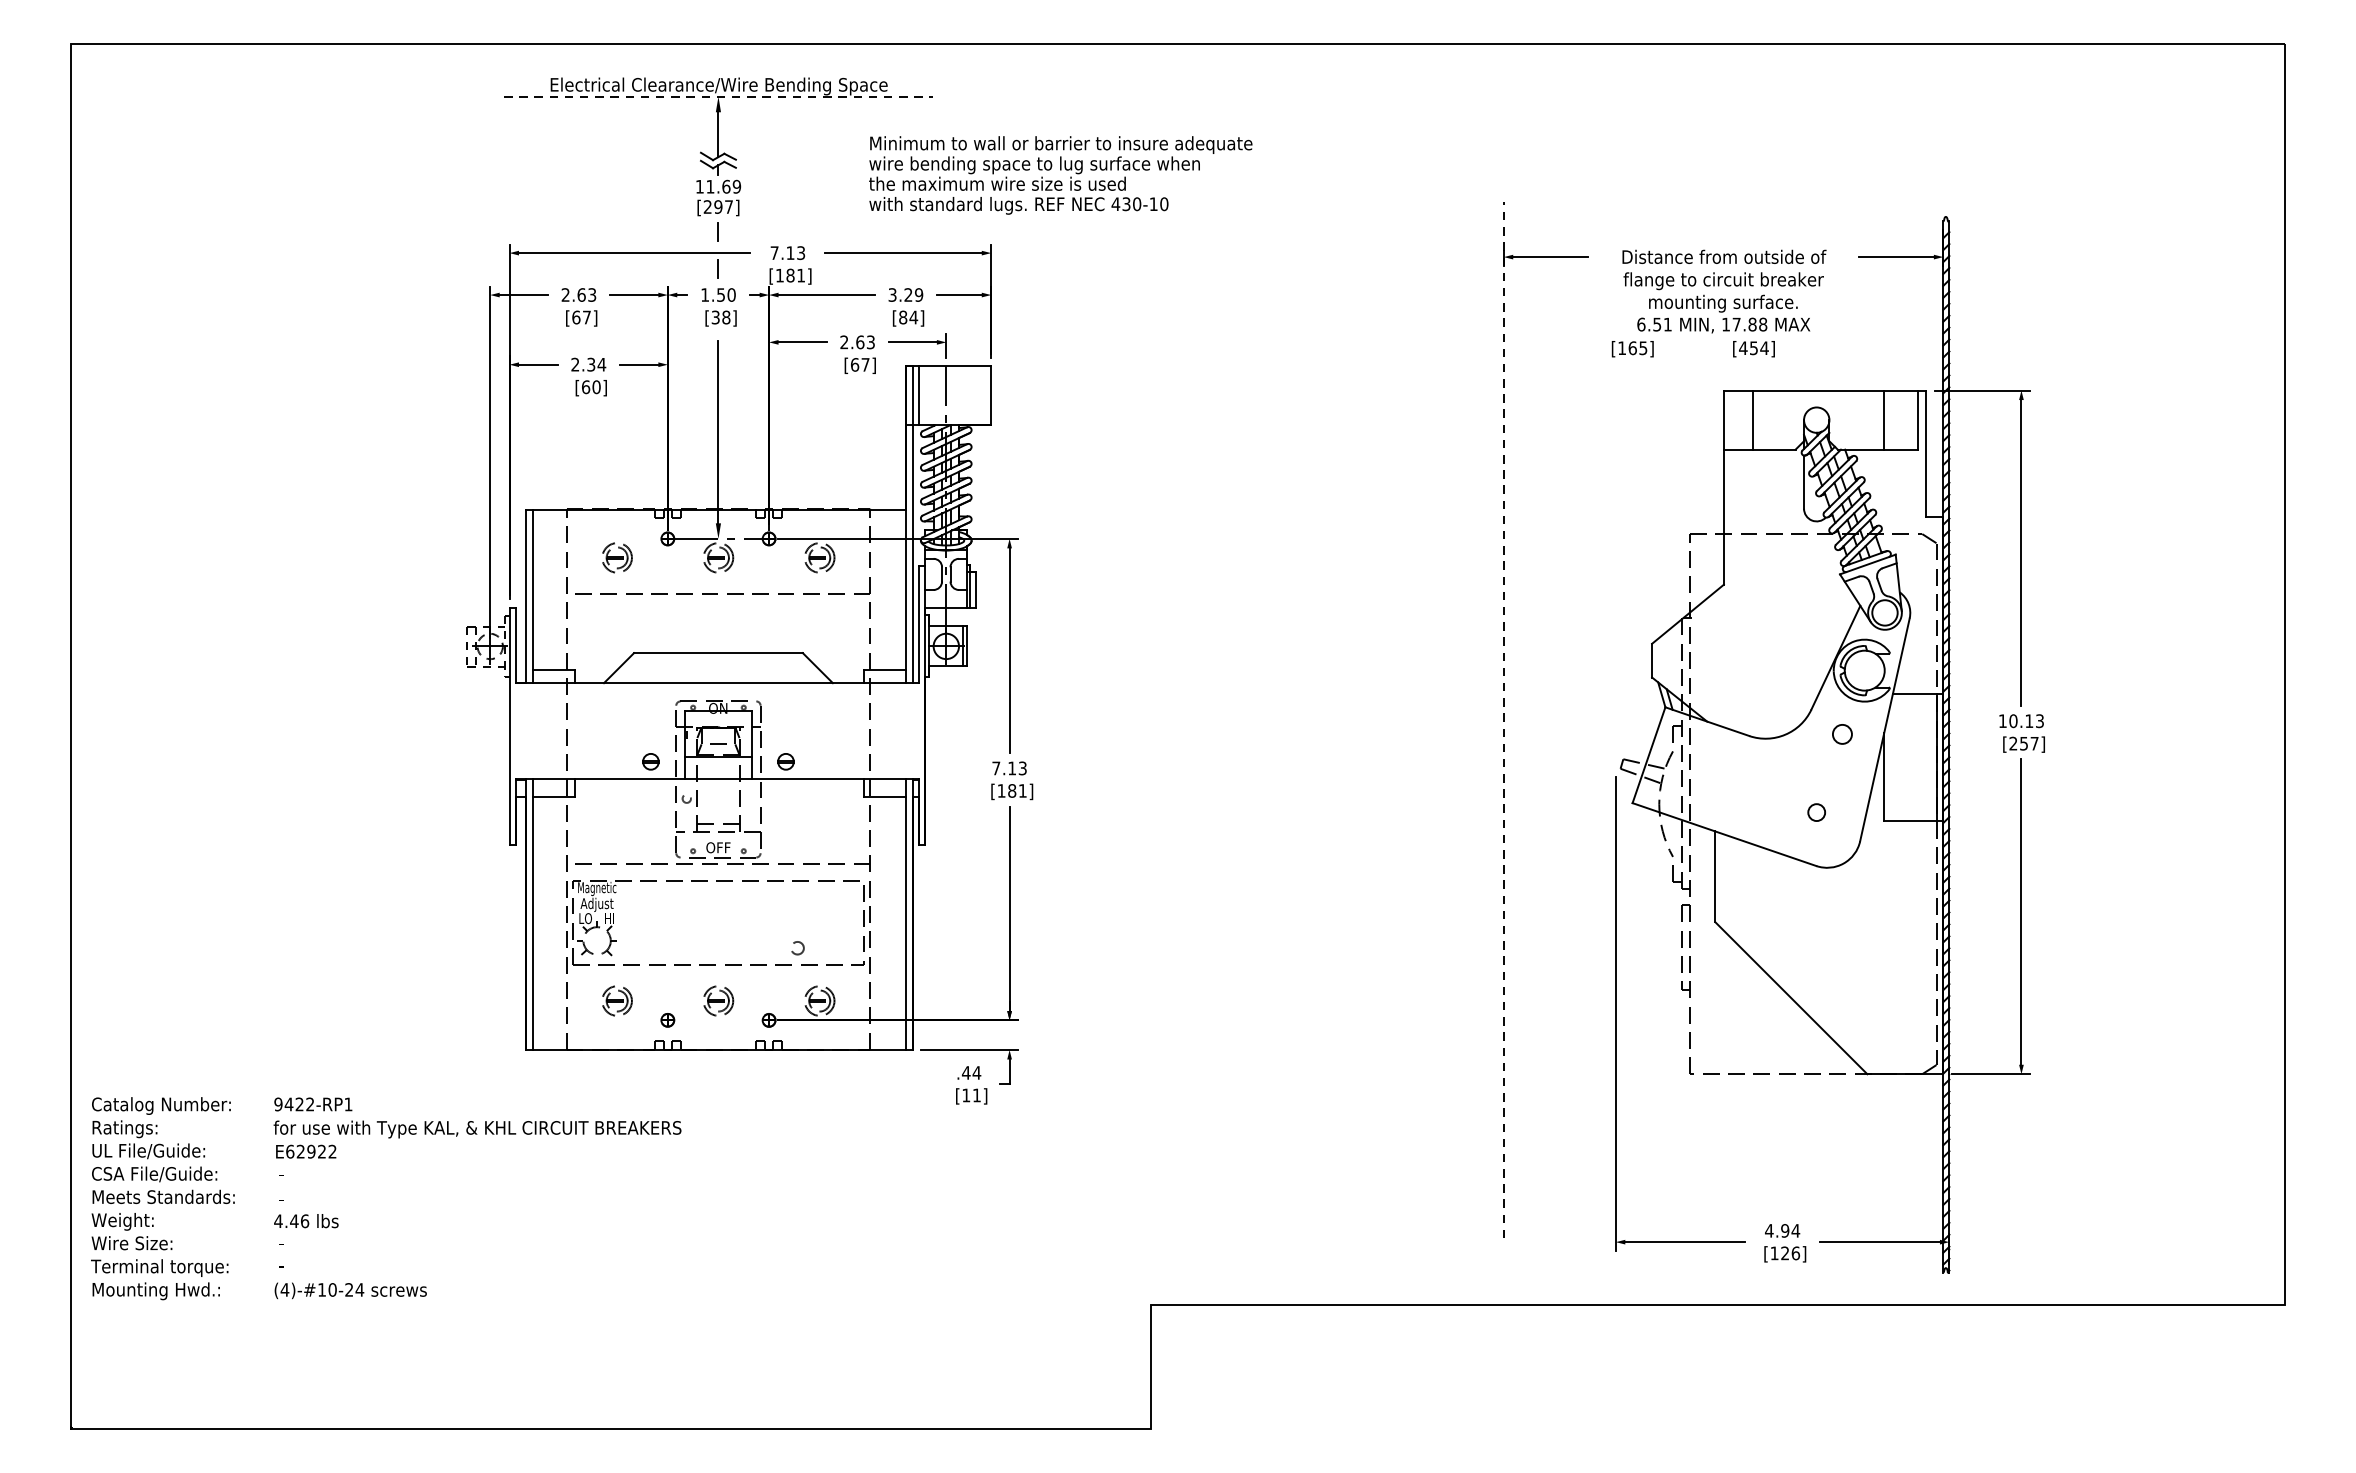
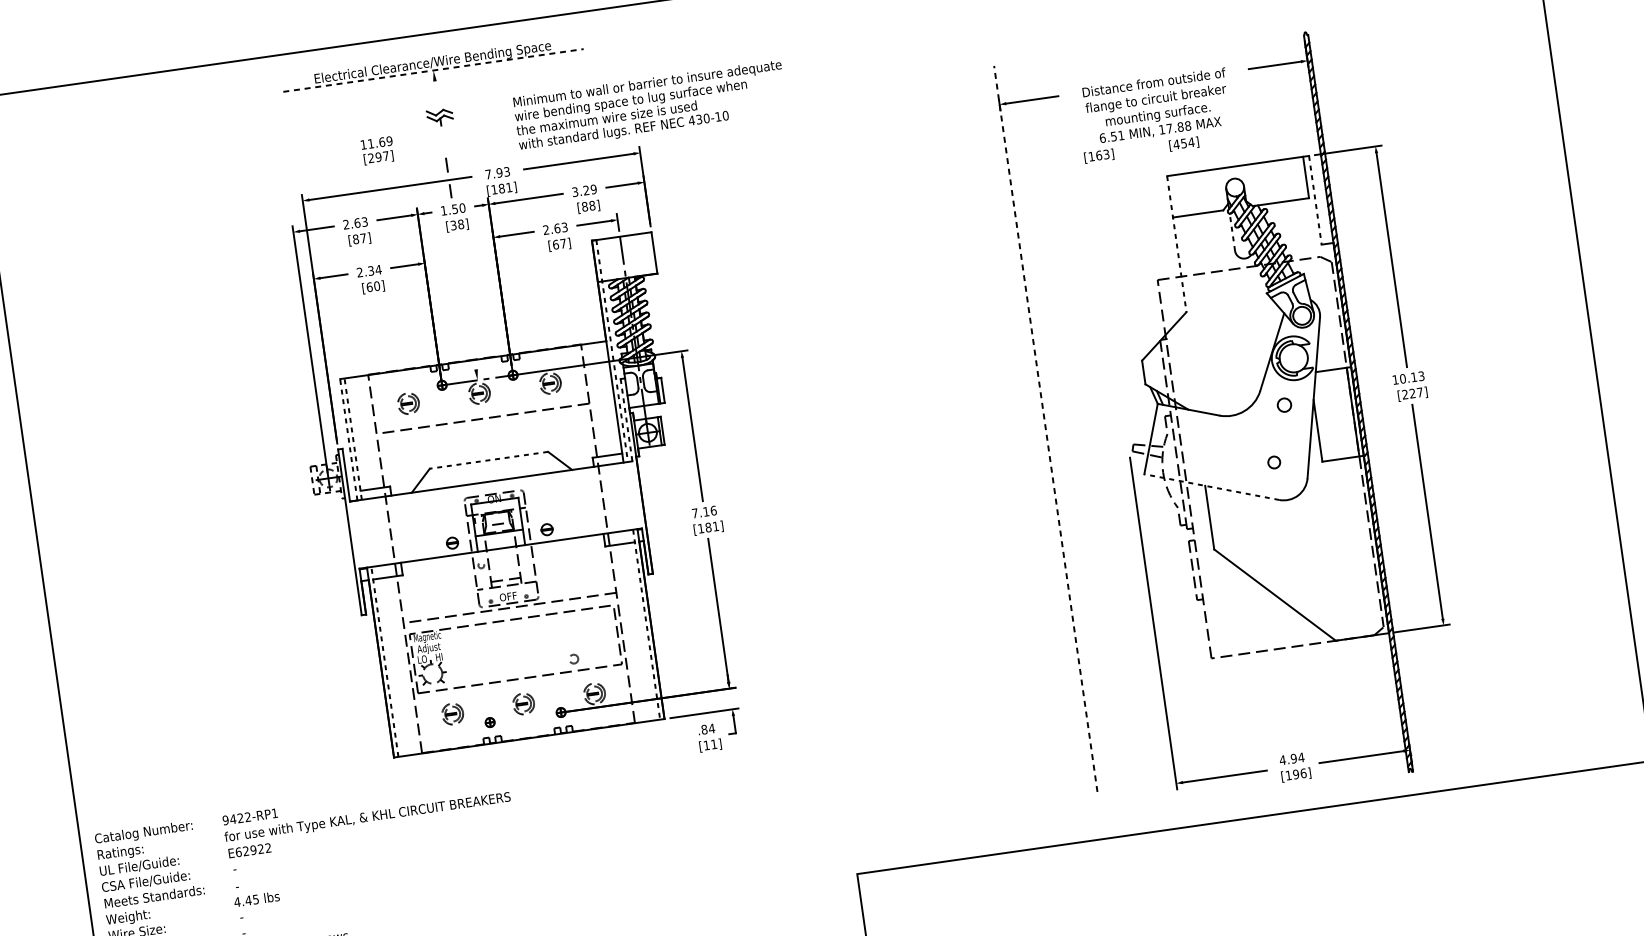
line: (718, 134) -> (437, 96), removed
text: (1060, 175) -> (650, 106), moved
text: (718, 197) -> (377, 150), moved
text: (790, 253) -> (499, 173), 7.13 -> 7.93
text: (576, 317) -> (356, 239), [67] -> [87]
text: (913, 317) -> (592, 205), [84] -> [88]
text: (1643, 347) -> (1106, 153), [165] -> [163]
line: (918, 395) -> (603, 259), removed
line: (1753, 419) -> (1190, 193), removed
line: (1884, 419) -> (1282, 180), removed
line: (718, 432) -> (467, 305), removed
line: (1926, 454) -> (1315, 200), solid -> dashed
line: (1804, 482) -> (1232, 232), solid -> dashed
line: (1723, 488) -> (1176, 244), solid -> dashed
line: (912, 525) -> (612, 351), solid -> dashed
line: (526, 596) -> (348, 439), solid -> dashed
line: (532, 596) -> (353, 439), solid -> dashed
line: (918, 624) -> (626, 420), solid -> dashed
line: (717, 653) -> (488, 460), solid -> dashed
text: (2023, 743) -> (1412, 393), [257] -> [227]
text: (1022, 768) -> (713, 510), 7.13 -> 7.16
line: (1723, 834) -> (1211, 487), solid -> dashed
line: (532, 914) -> (384, 661), solid -> dashed
line: (906, 914) -> (646, 624), solid -> dashed
text: (965, 1072) -> (703, 729), .44 -> .84
text: (305, 1221) -> (256, 899), 4.46 -> 4.45
text: (1785, 1253) -> (1296, 774), [126] -> [196]

